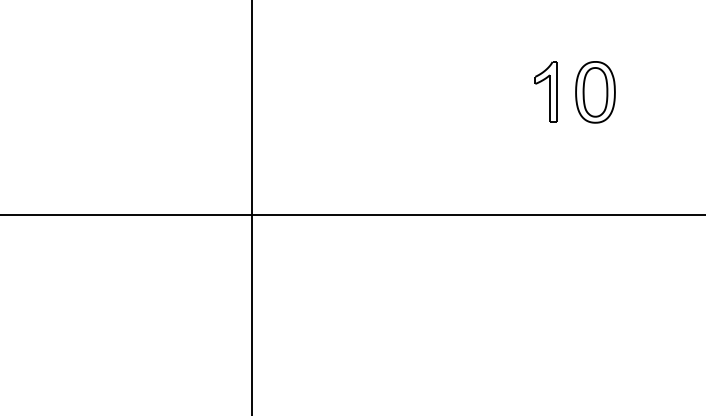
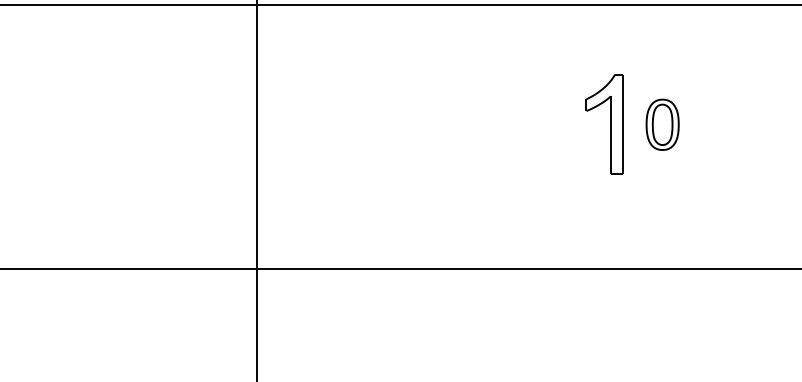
part: (545, 91) -> (603, 123), size x1.4
part: (595, 92) -> (662, 124), size x0.7

